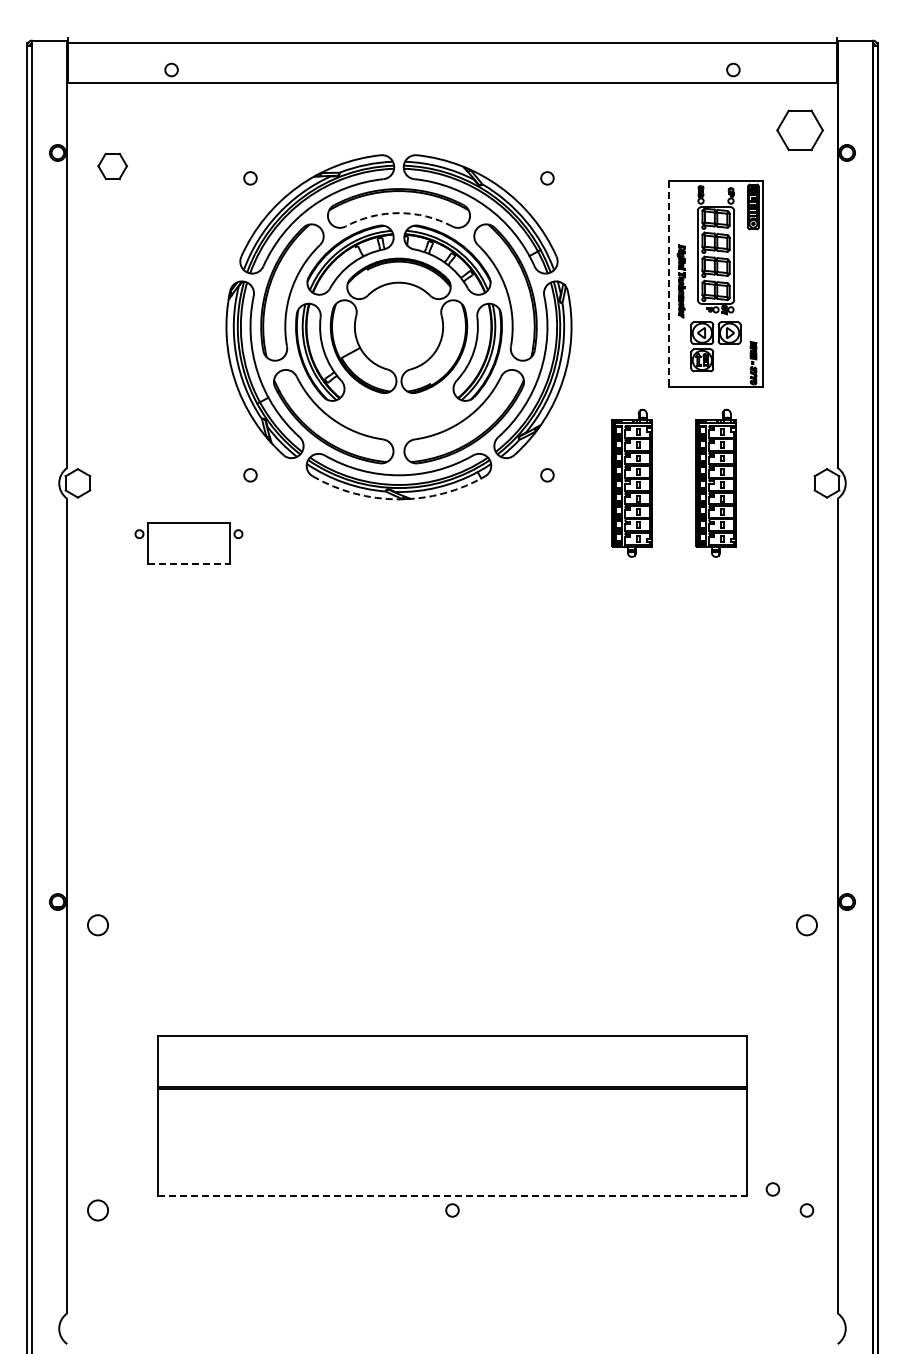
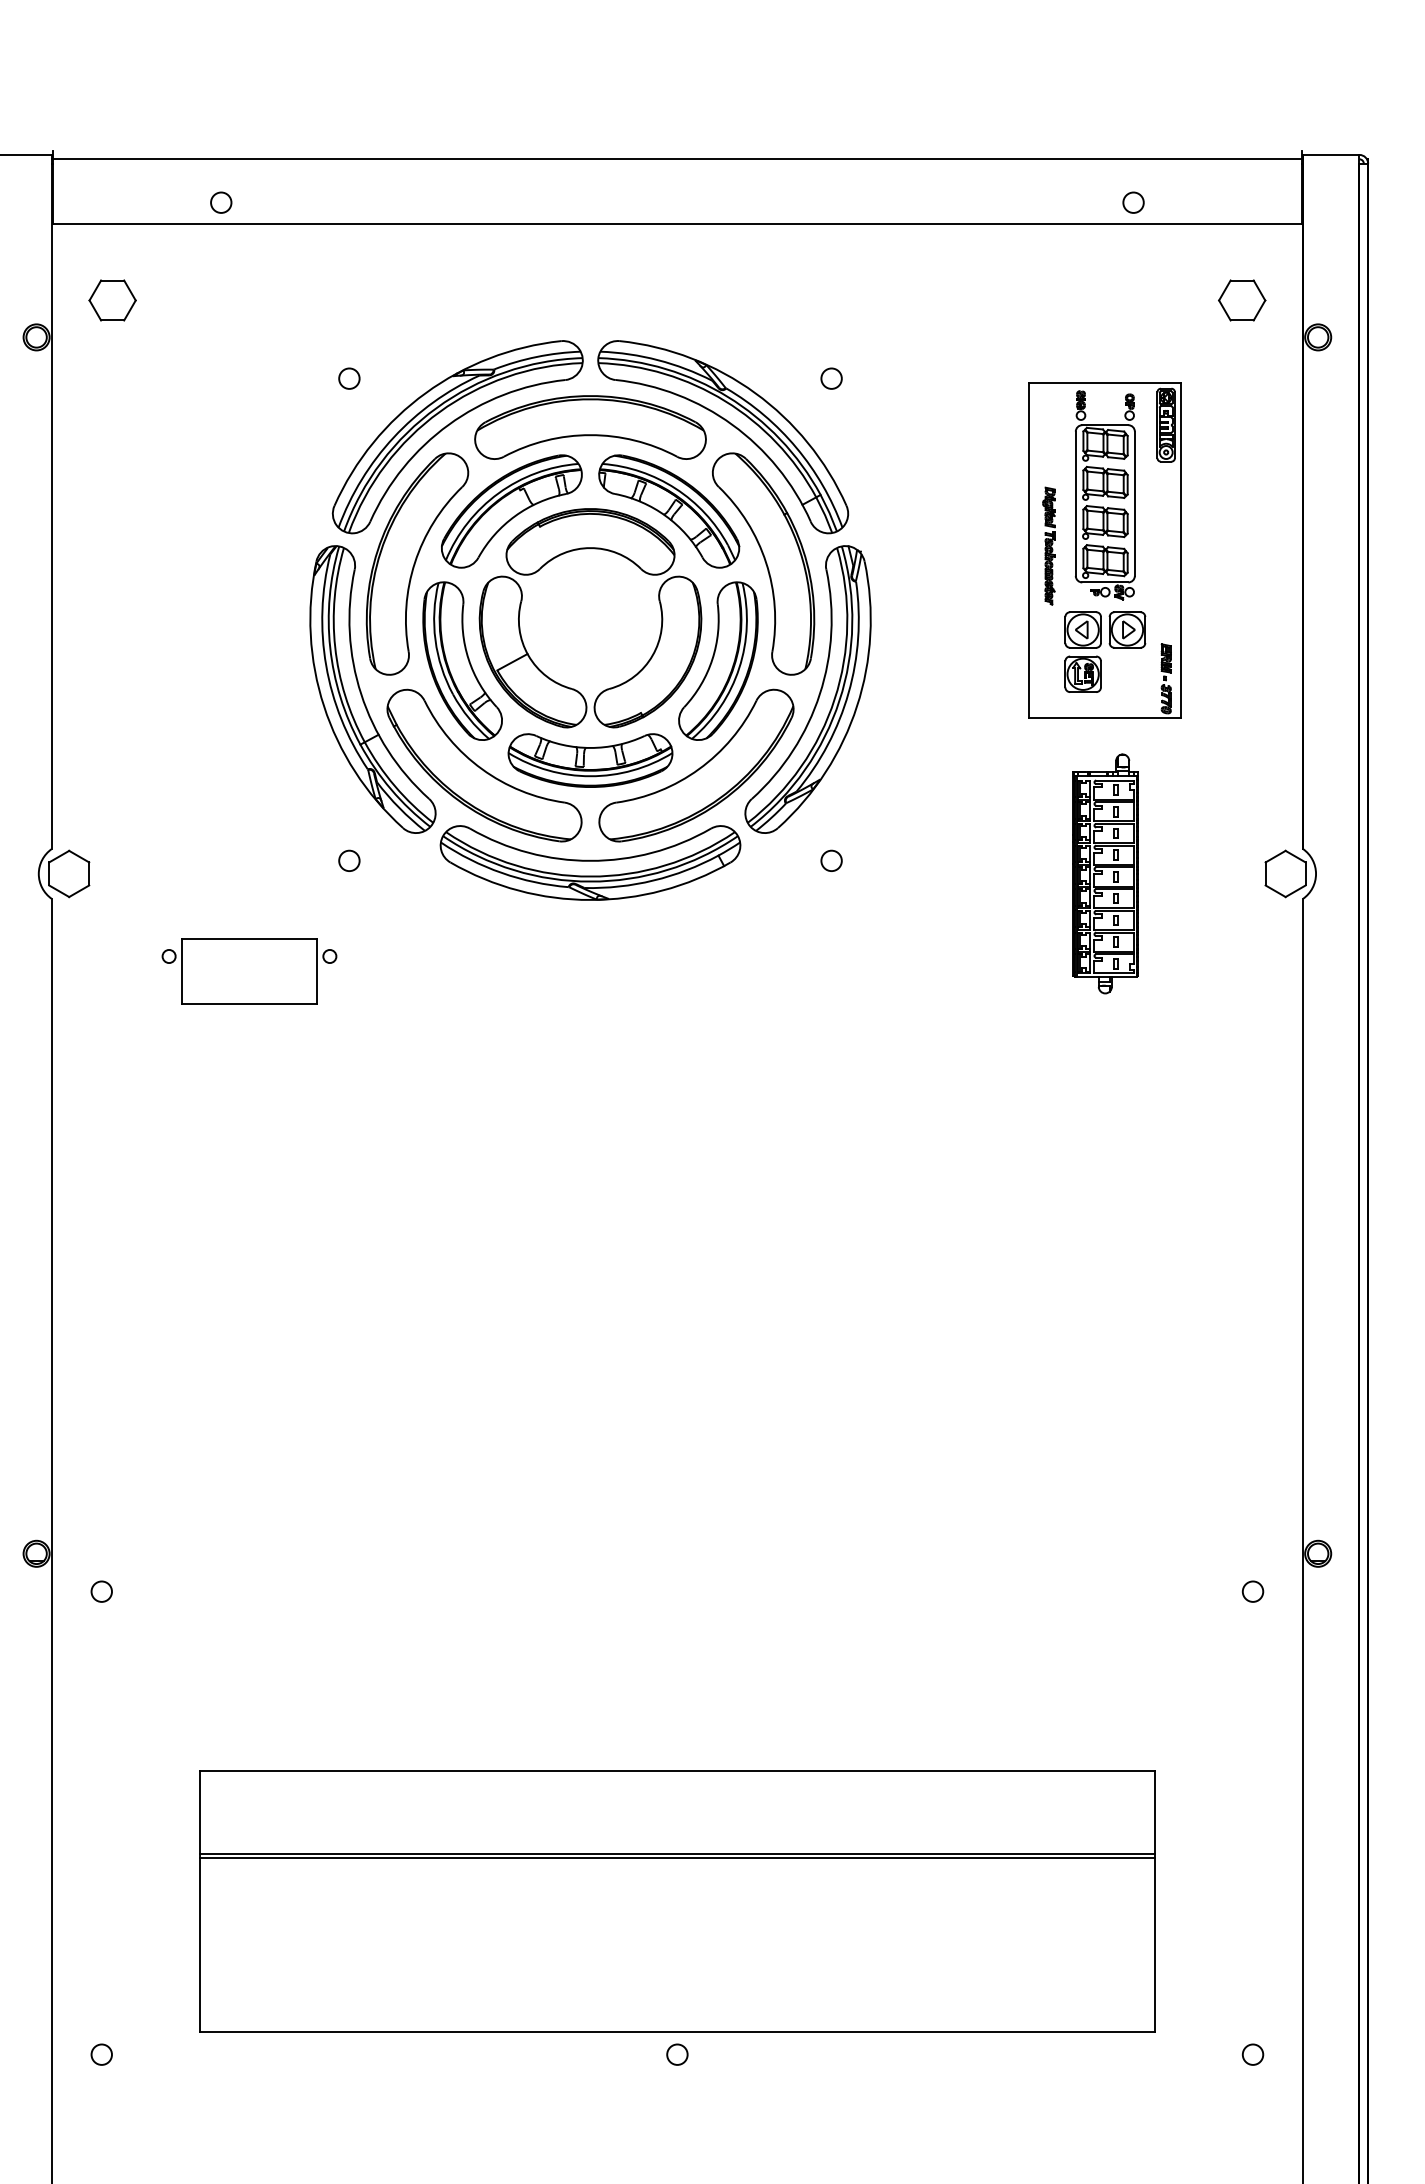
part: (800, 129) -> (1242, 299), size x0.62
part: (112, 165) -> (112, 299), moved
arc: (398, 213) -> (589, 435), dashed -> solid
line: (669, 284) -> (1029, 551), dashed -> solid
part: (398, 413) -> (589, 760), added
part: (631, 482) -> (968, 872), removed
arc: (398, 499) -> (589, 900), dashed -> solid
line: (189, 563) -> (250, 1004), dashed -> solid
circle: (97, 925) -> (100, 1591), size x0.62
circle: (806, 925) -> (1252, 1591), size x0.62
circle: (772, 1189) -> (1197, 2020), removed
line: (453, 1196) -> (679, 2032), dashed -> solid
circle: (97, 1210) -> (100, 2054), size x0.62

